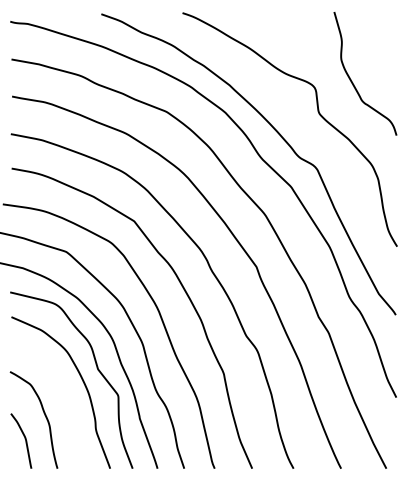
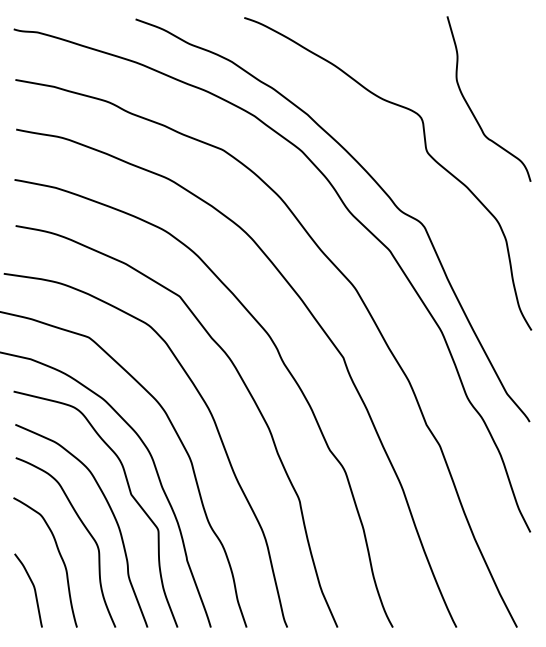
curve: (62, 393) -> (83, 526), added

